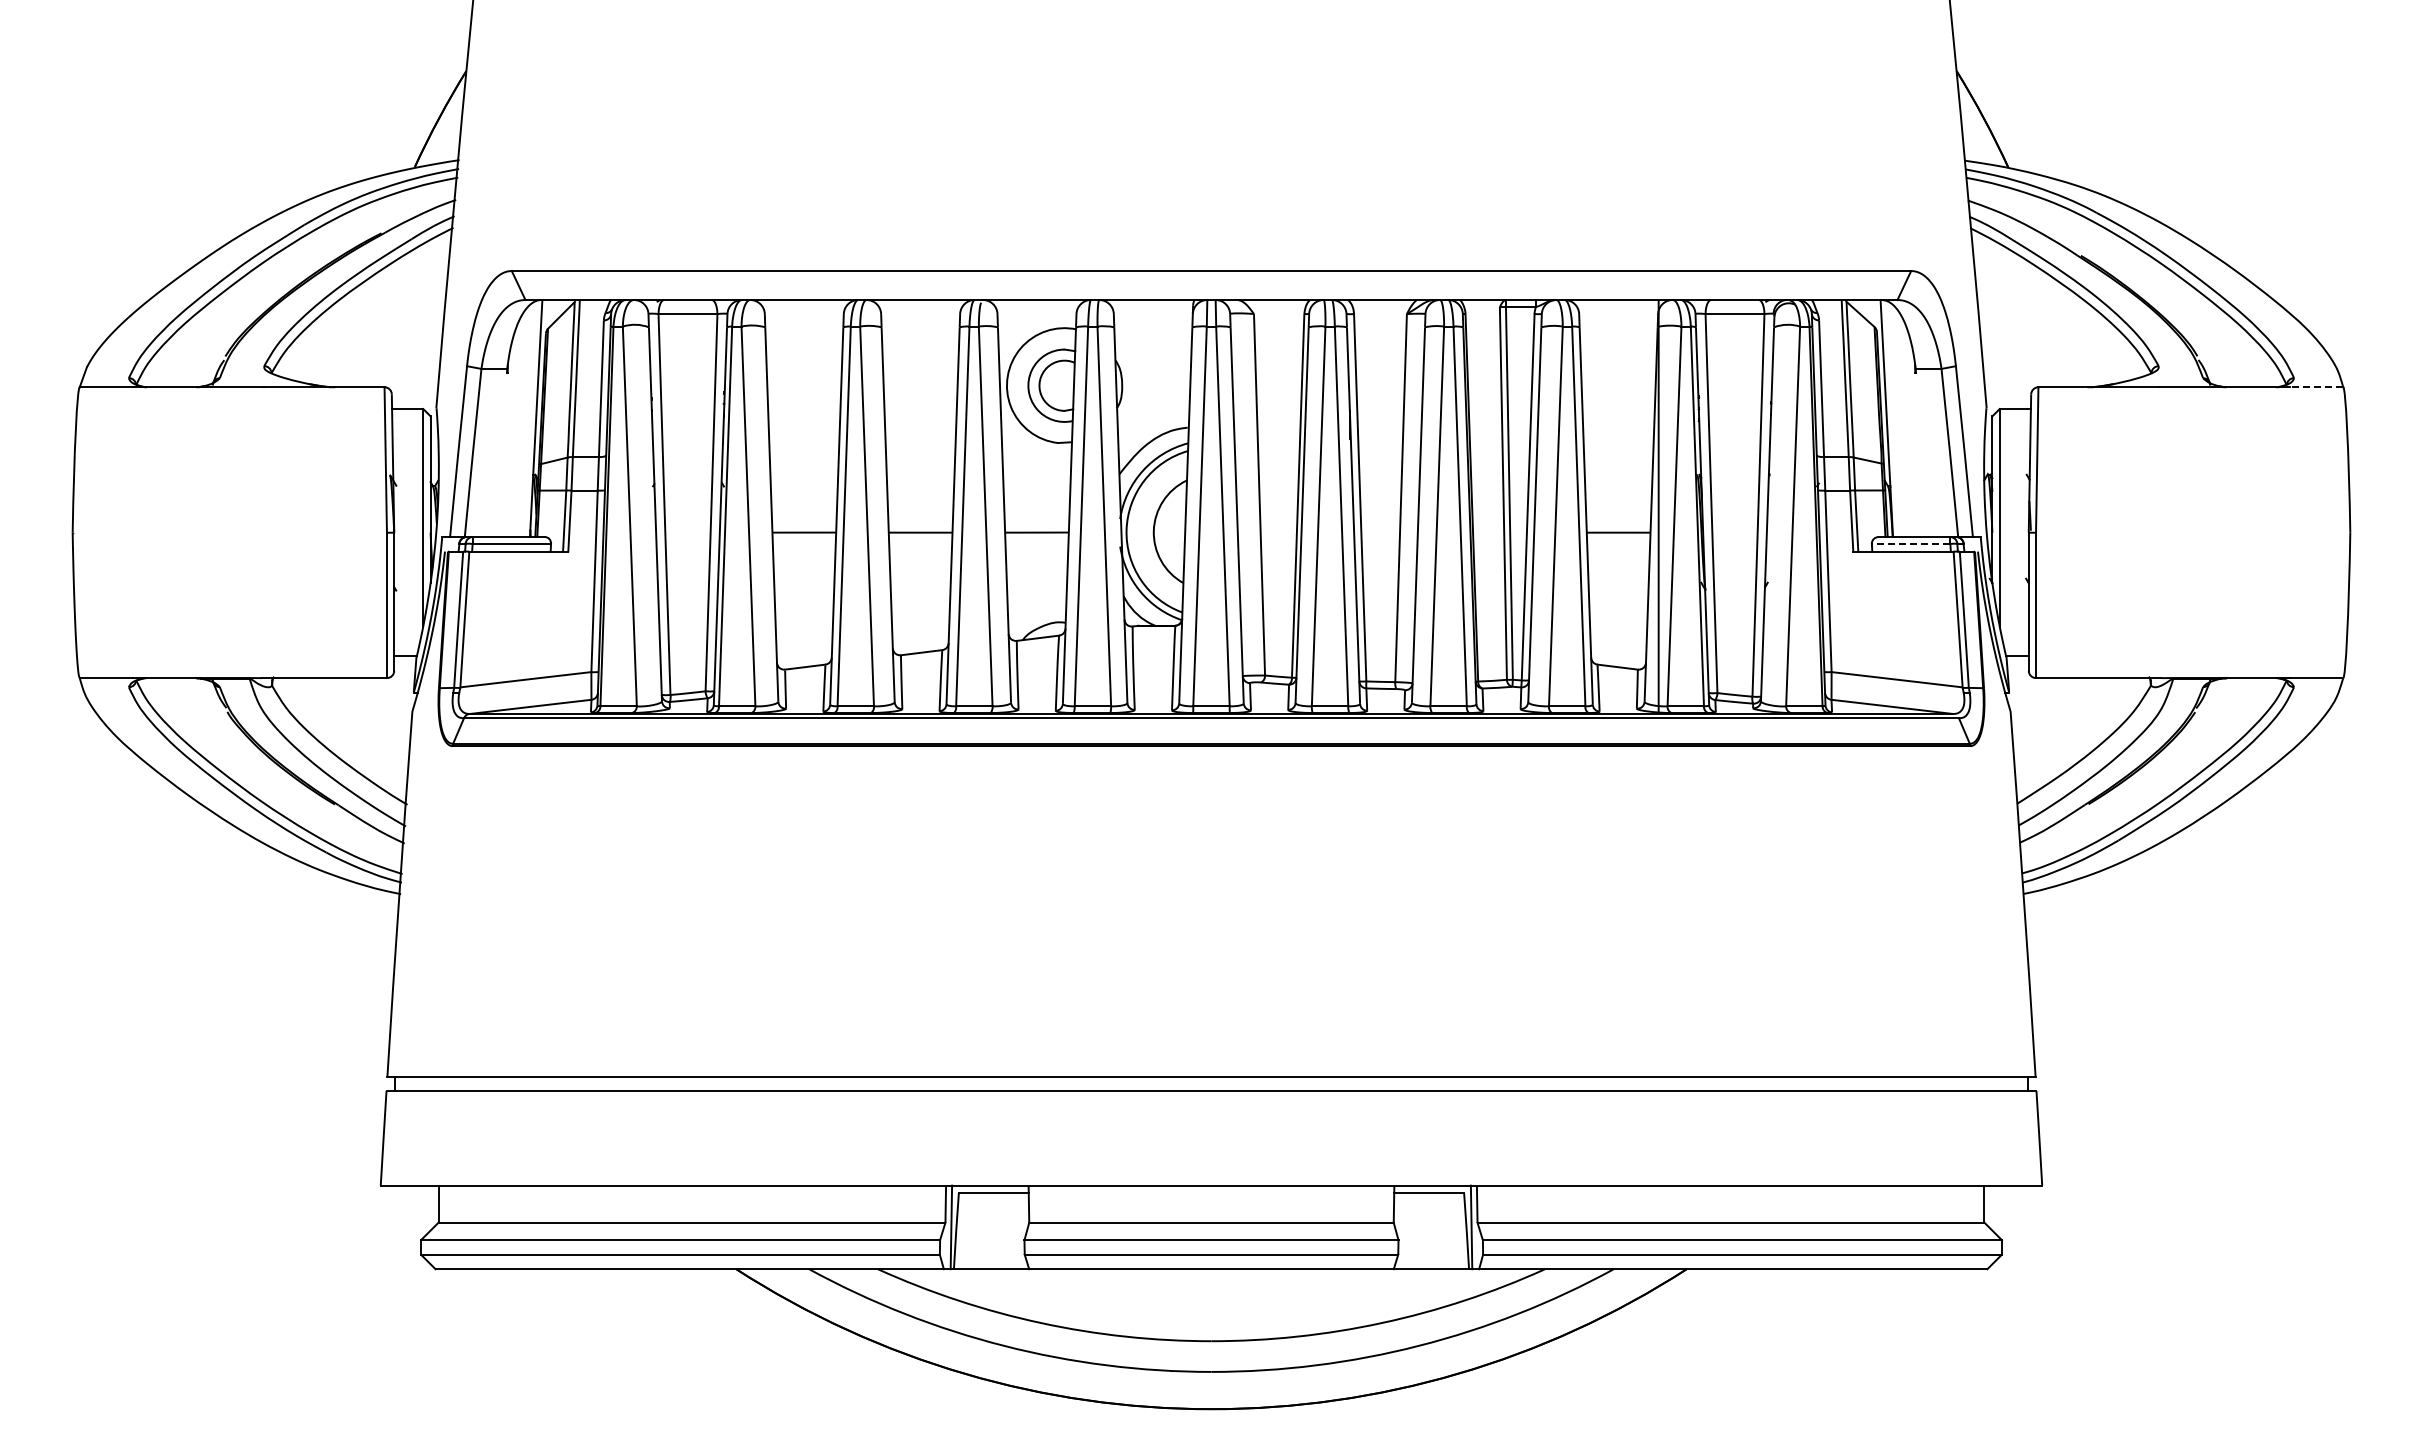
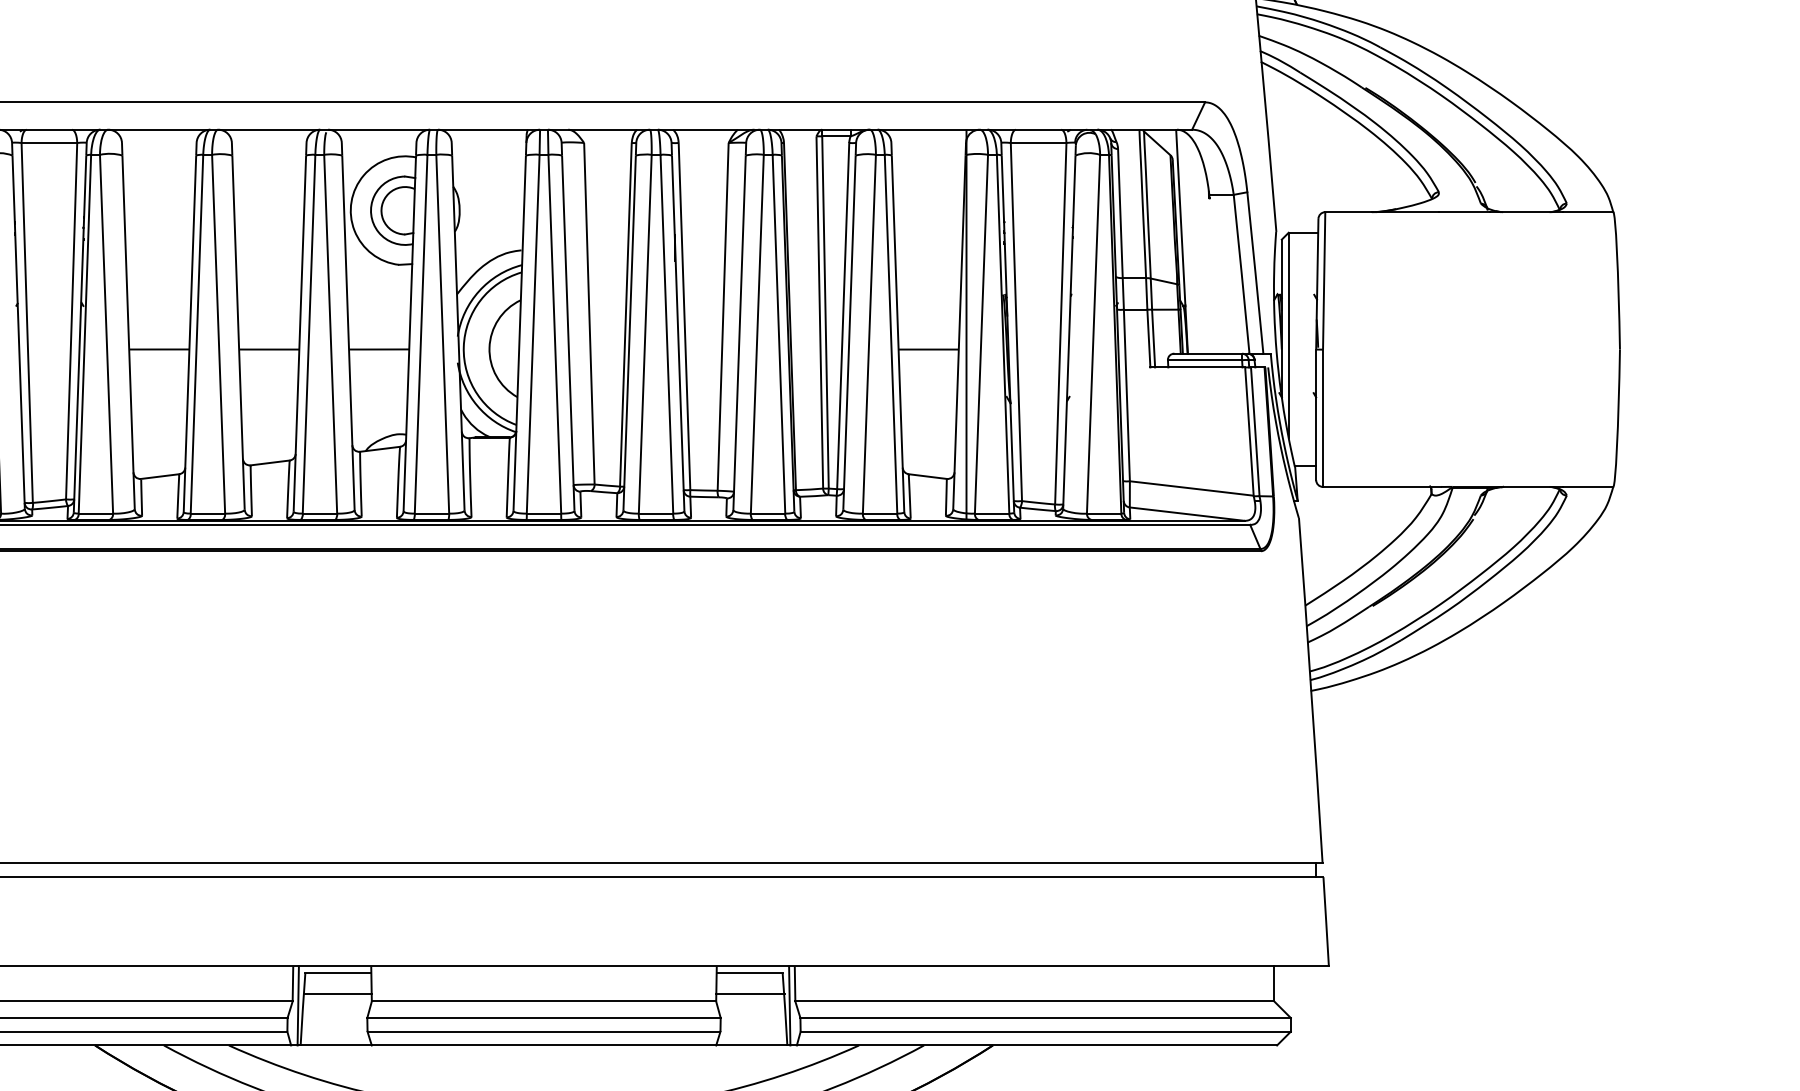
line: (2316, 387) -> (1588, 212), dashed -> solid
line: (1910, 543) -> (1204, 359), dashed -> solid
line: (993, 1214) -> (338, 993), added
line: (1429, 1214) -> (749, 993), added

